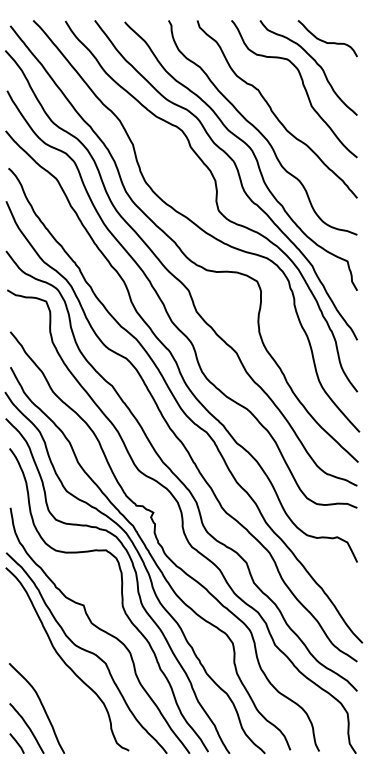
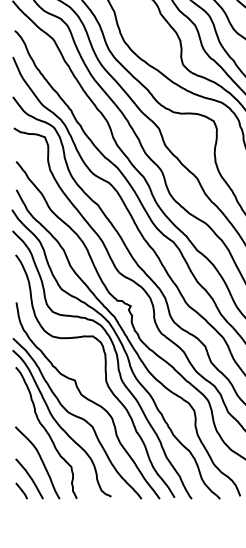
curve: (47, 670) -> (46, 432), added

